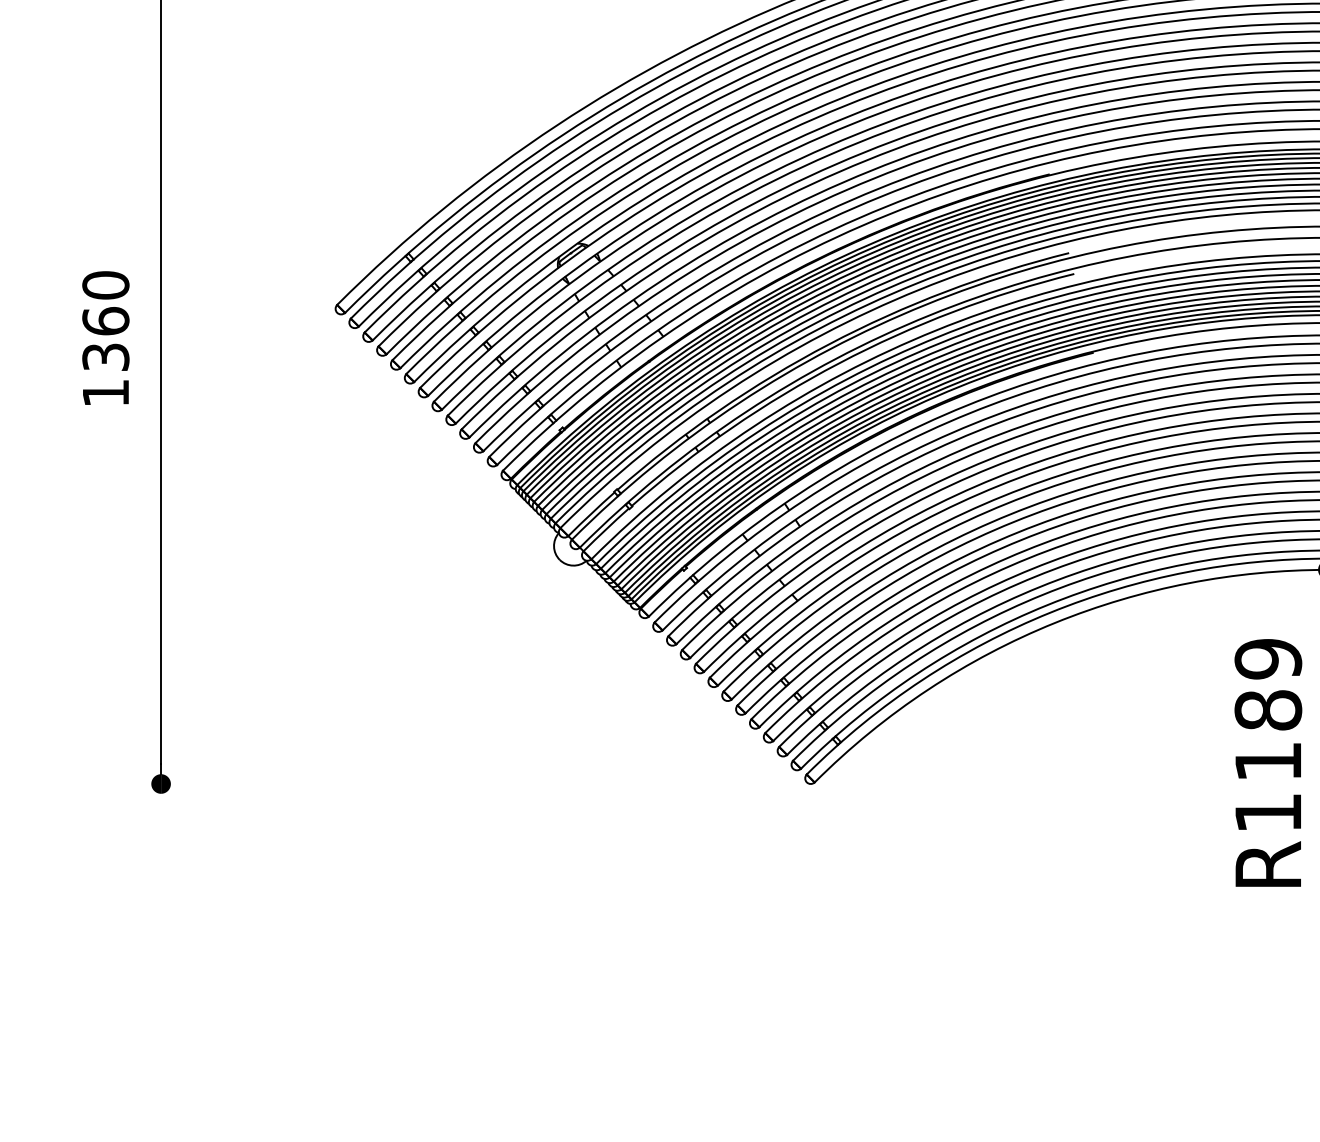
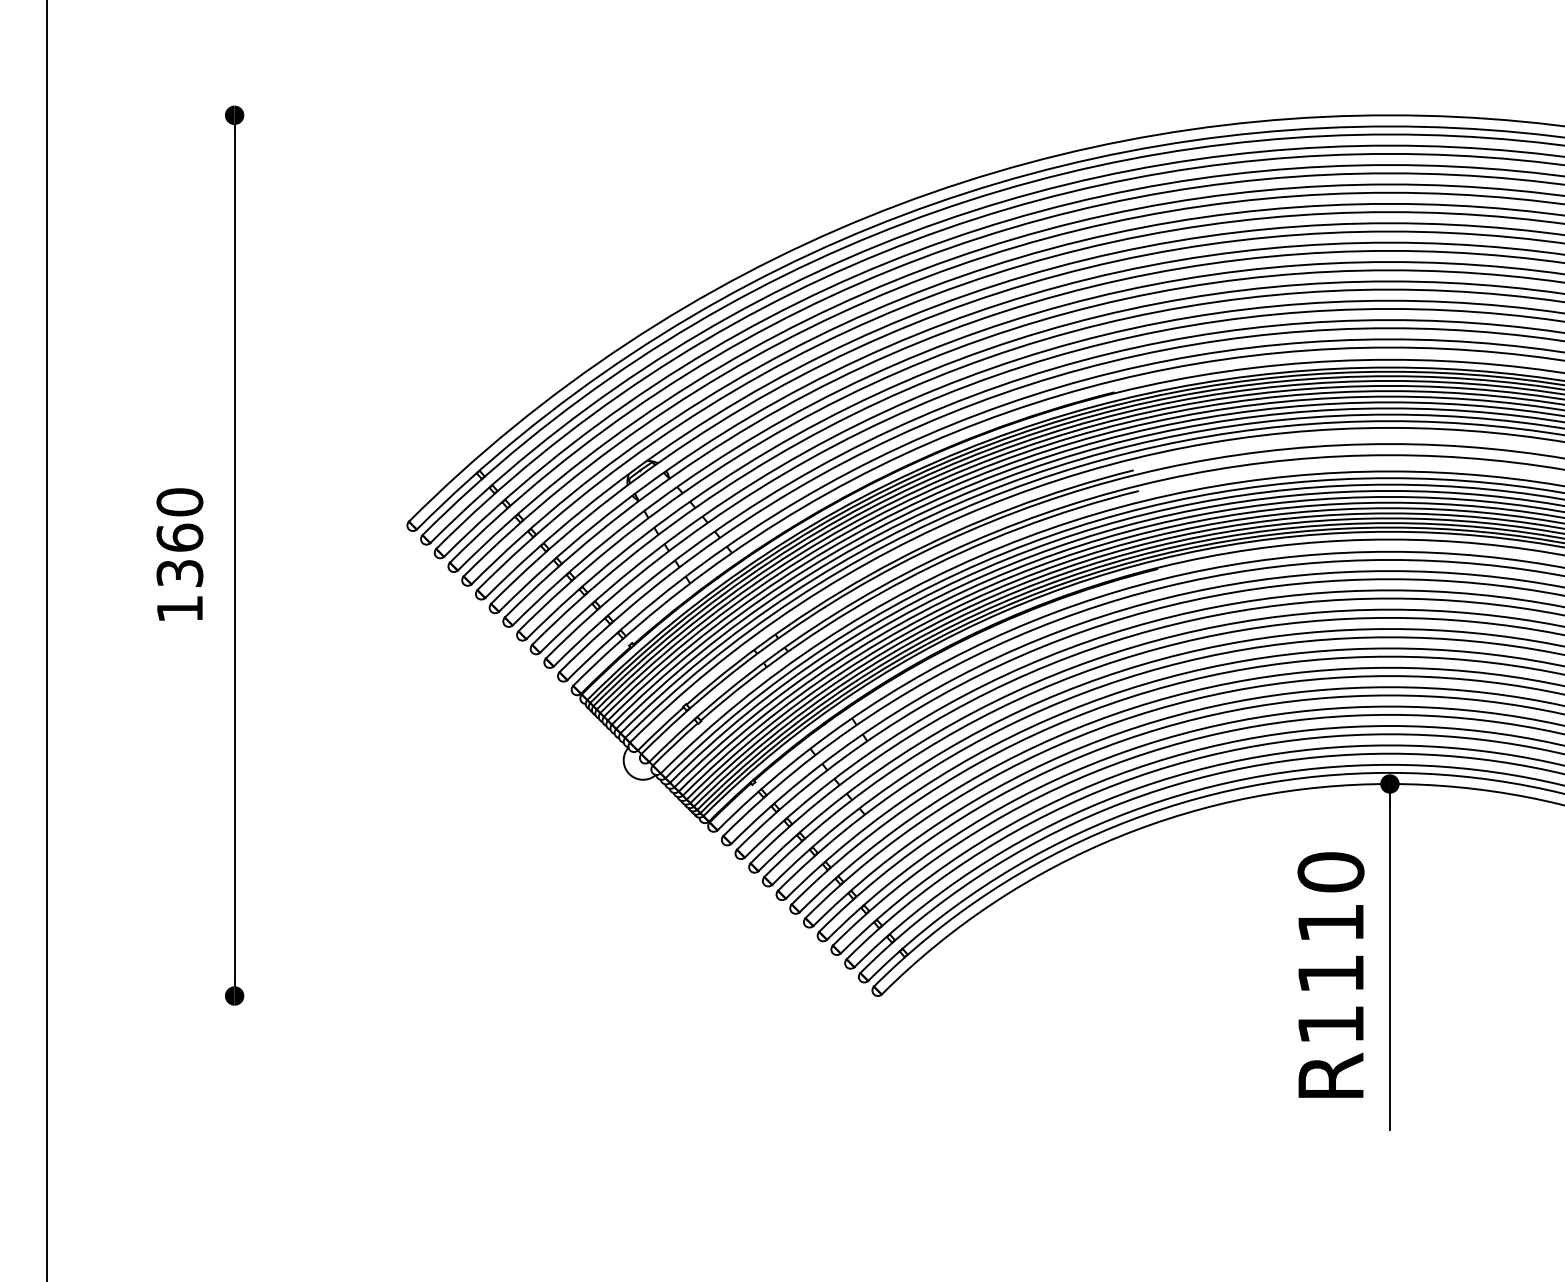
text: (1267, 684) -> (1330, 897), R1189 -> R1110

